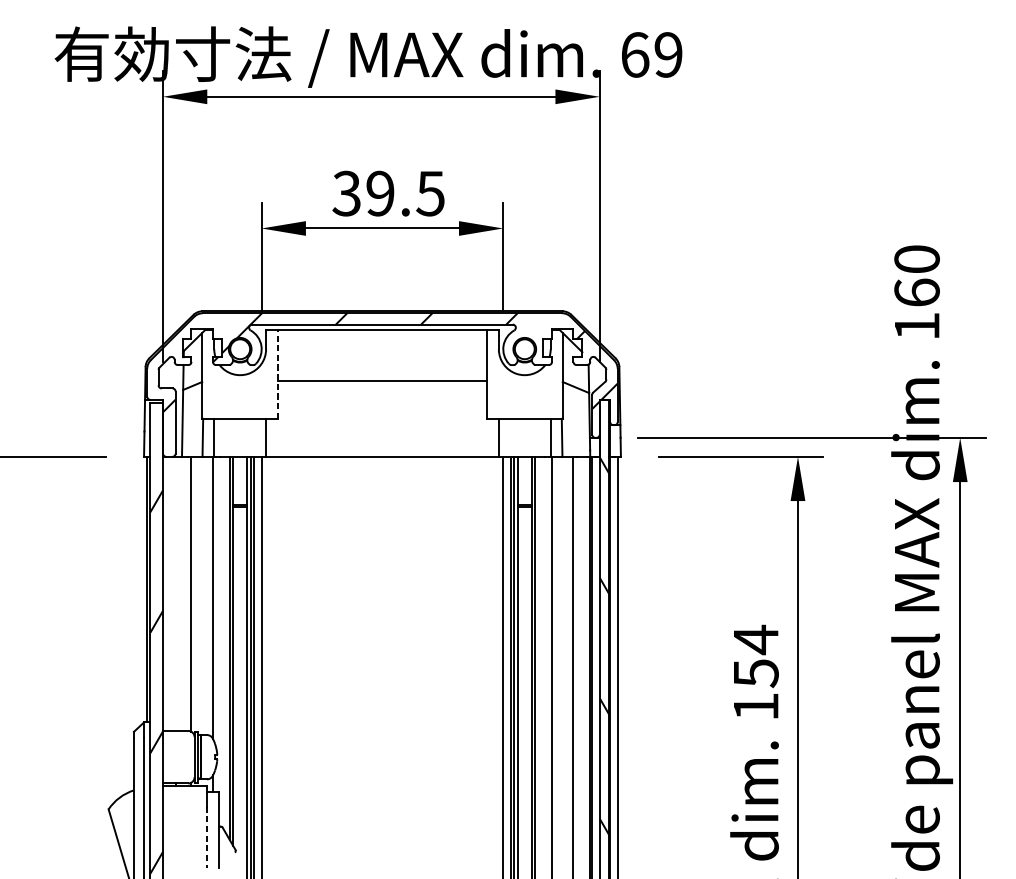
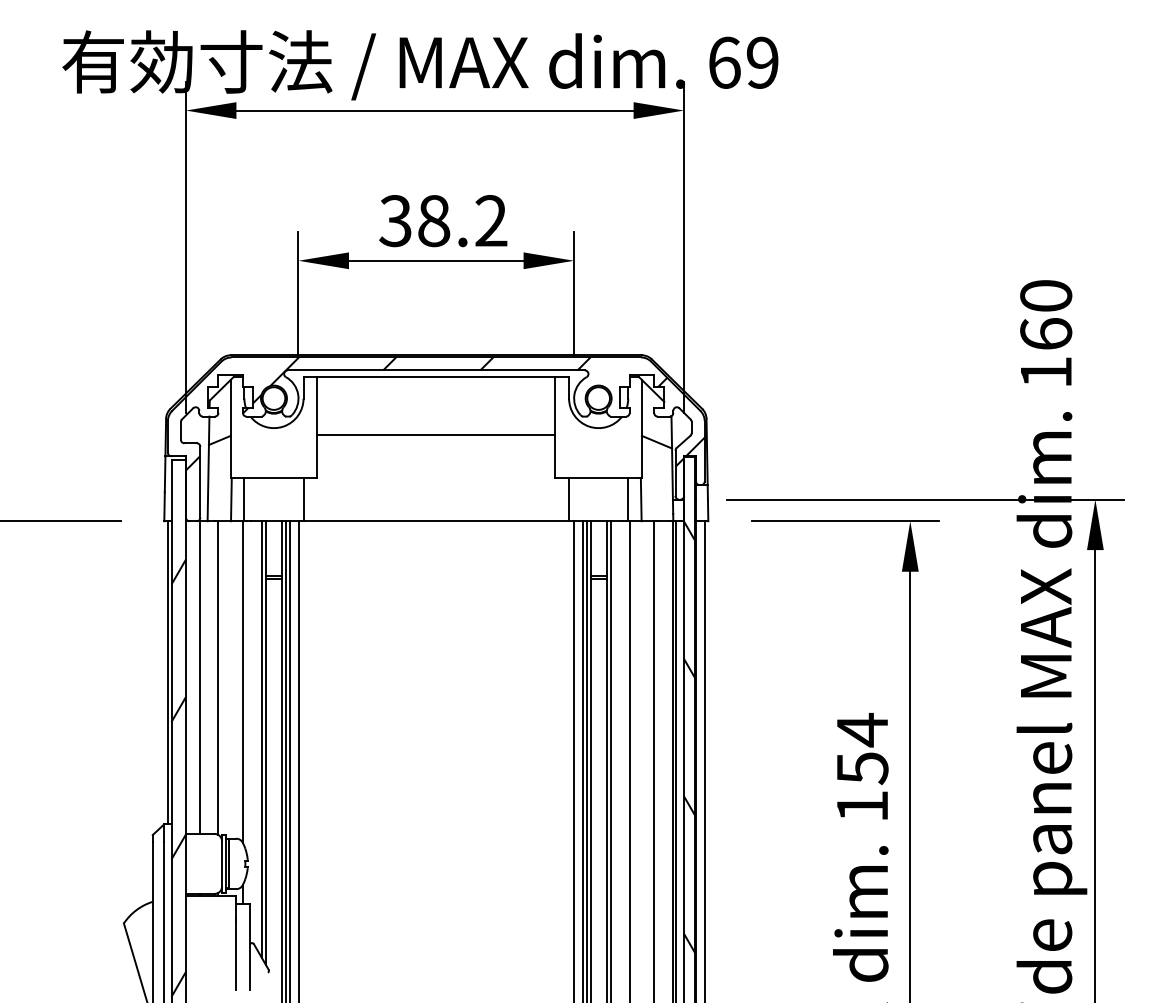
text: (405, 194) -> (462, 221), 39.5 -> 38.2
line: (278, 374) -> (317, 427), dashed -> solid
line: (175, 593) -> (200, 677), added
line: (206, 837) -> (235, 955), dashed -> solid

